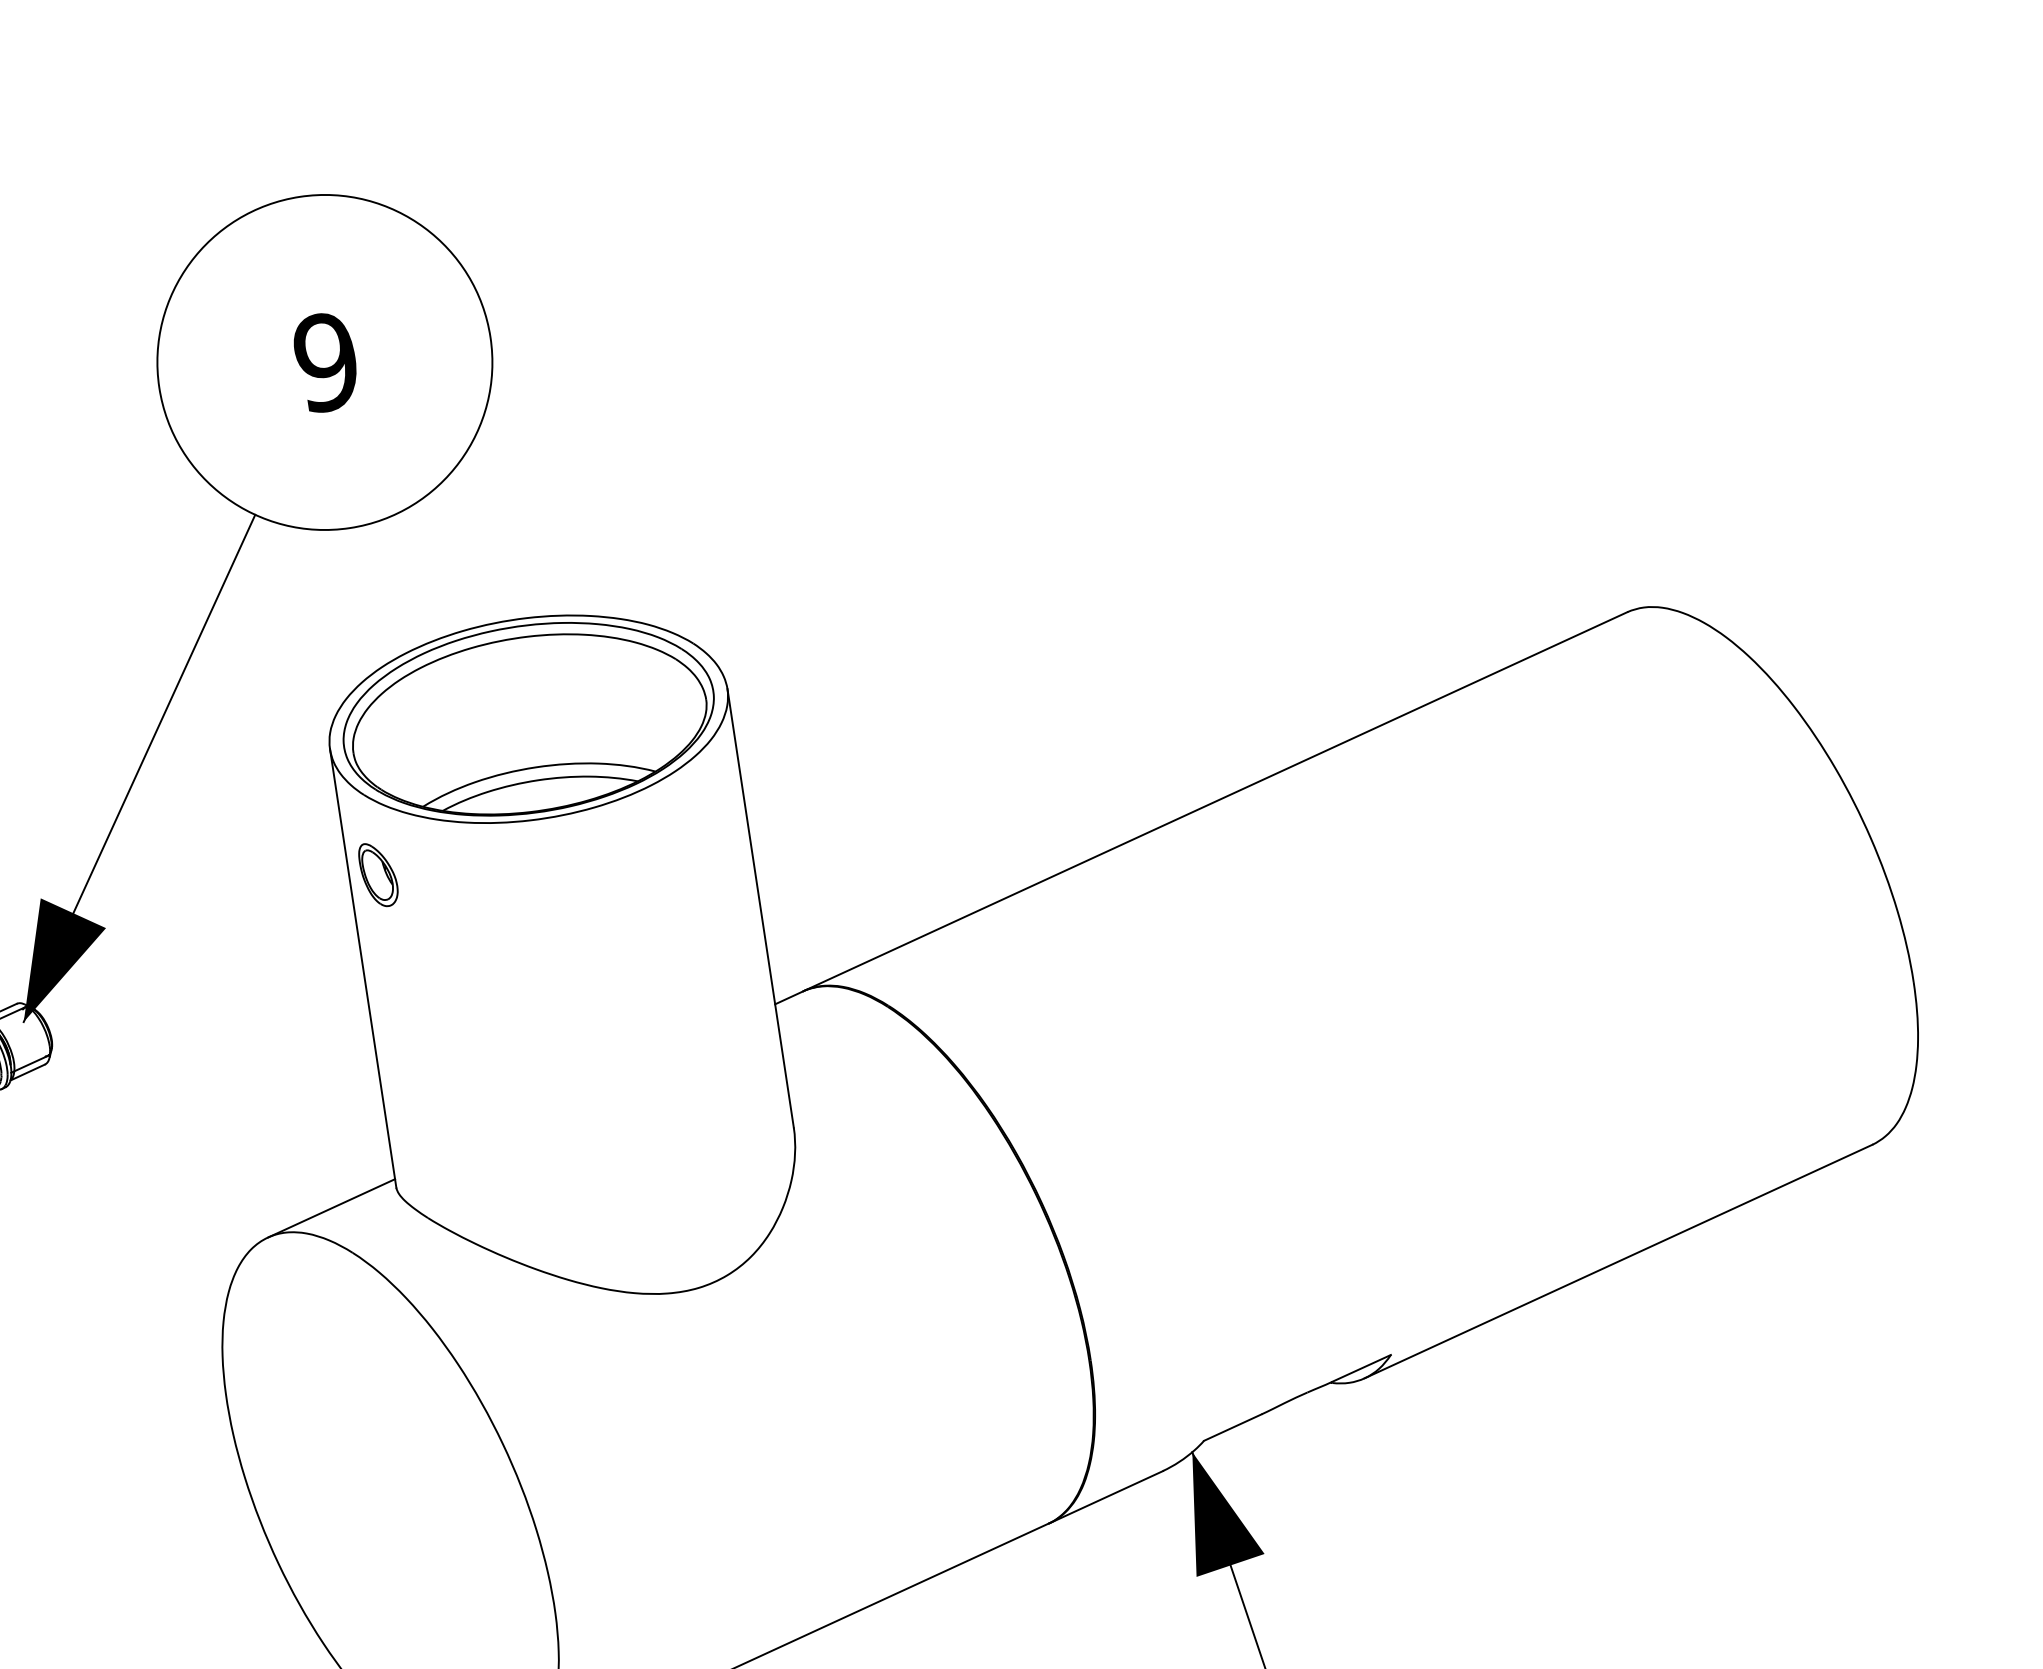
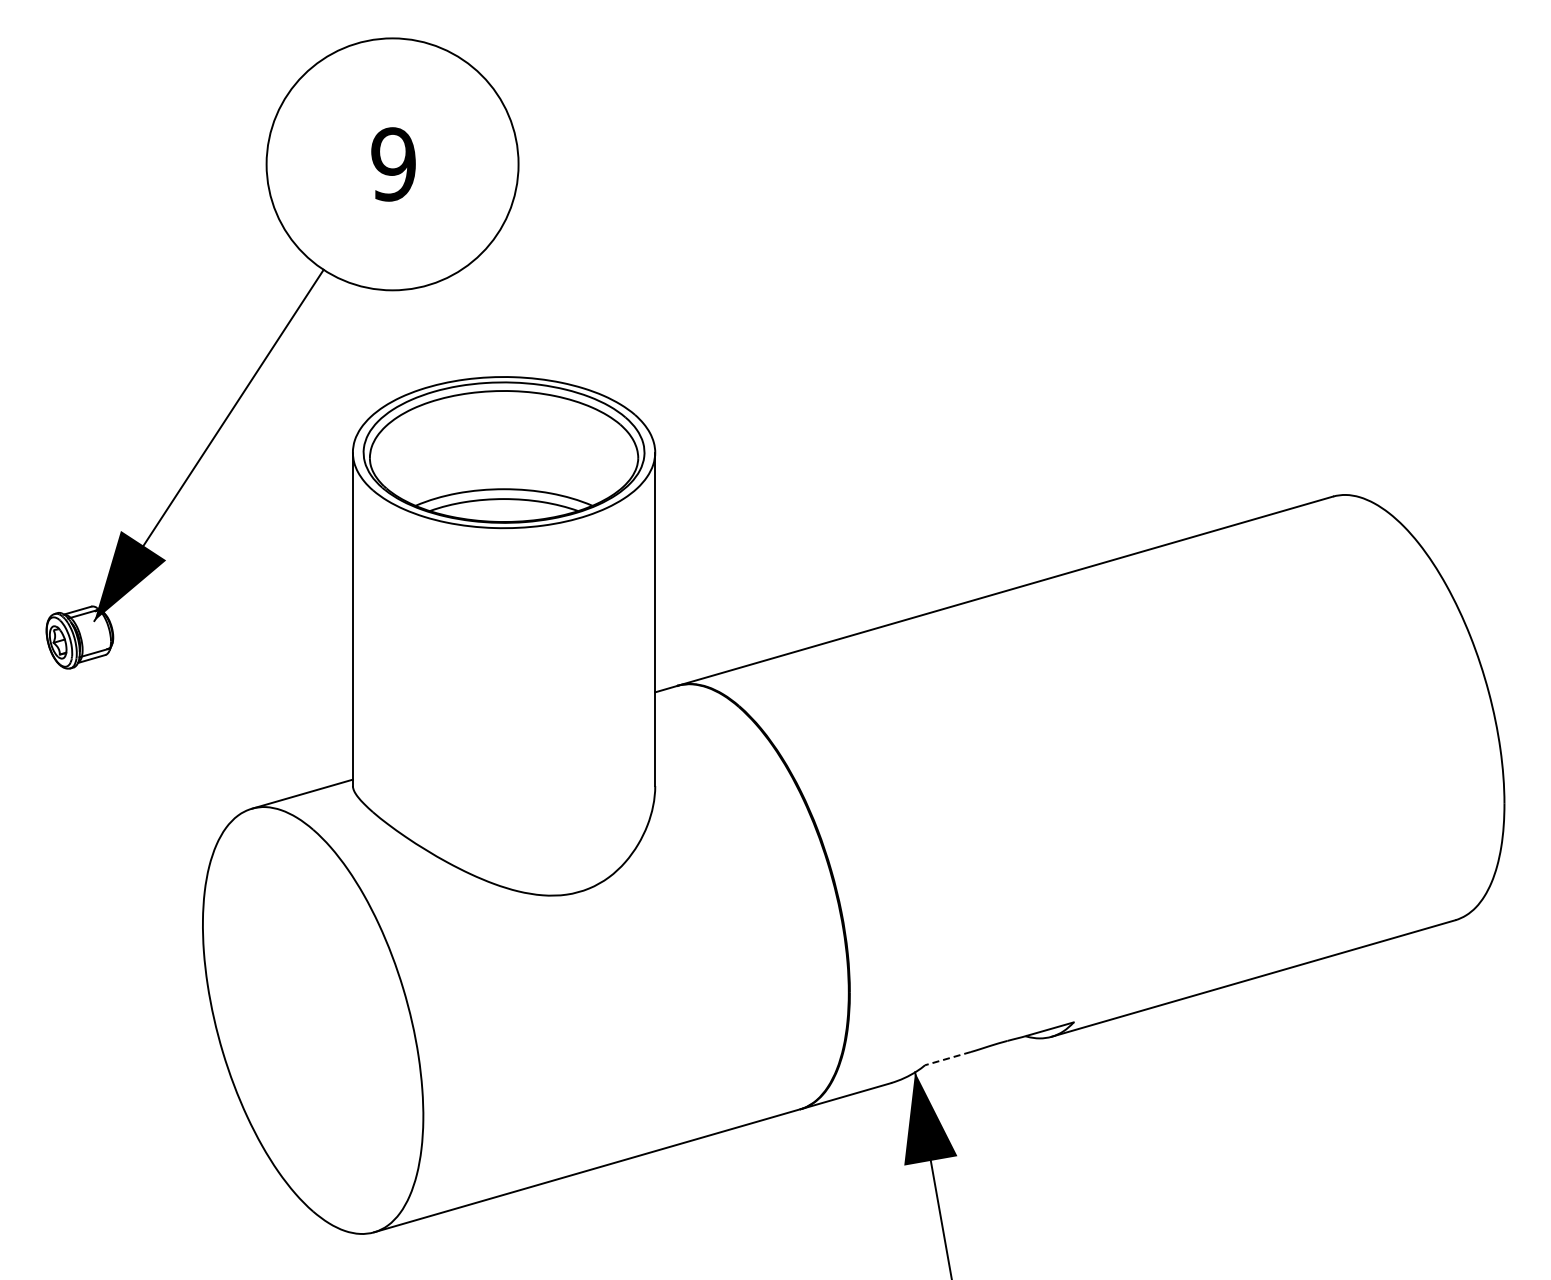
part: (378, 874) -> (374, 551), removed
line: (1233, 1427) -> (948, 1058), solid -> dashed

